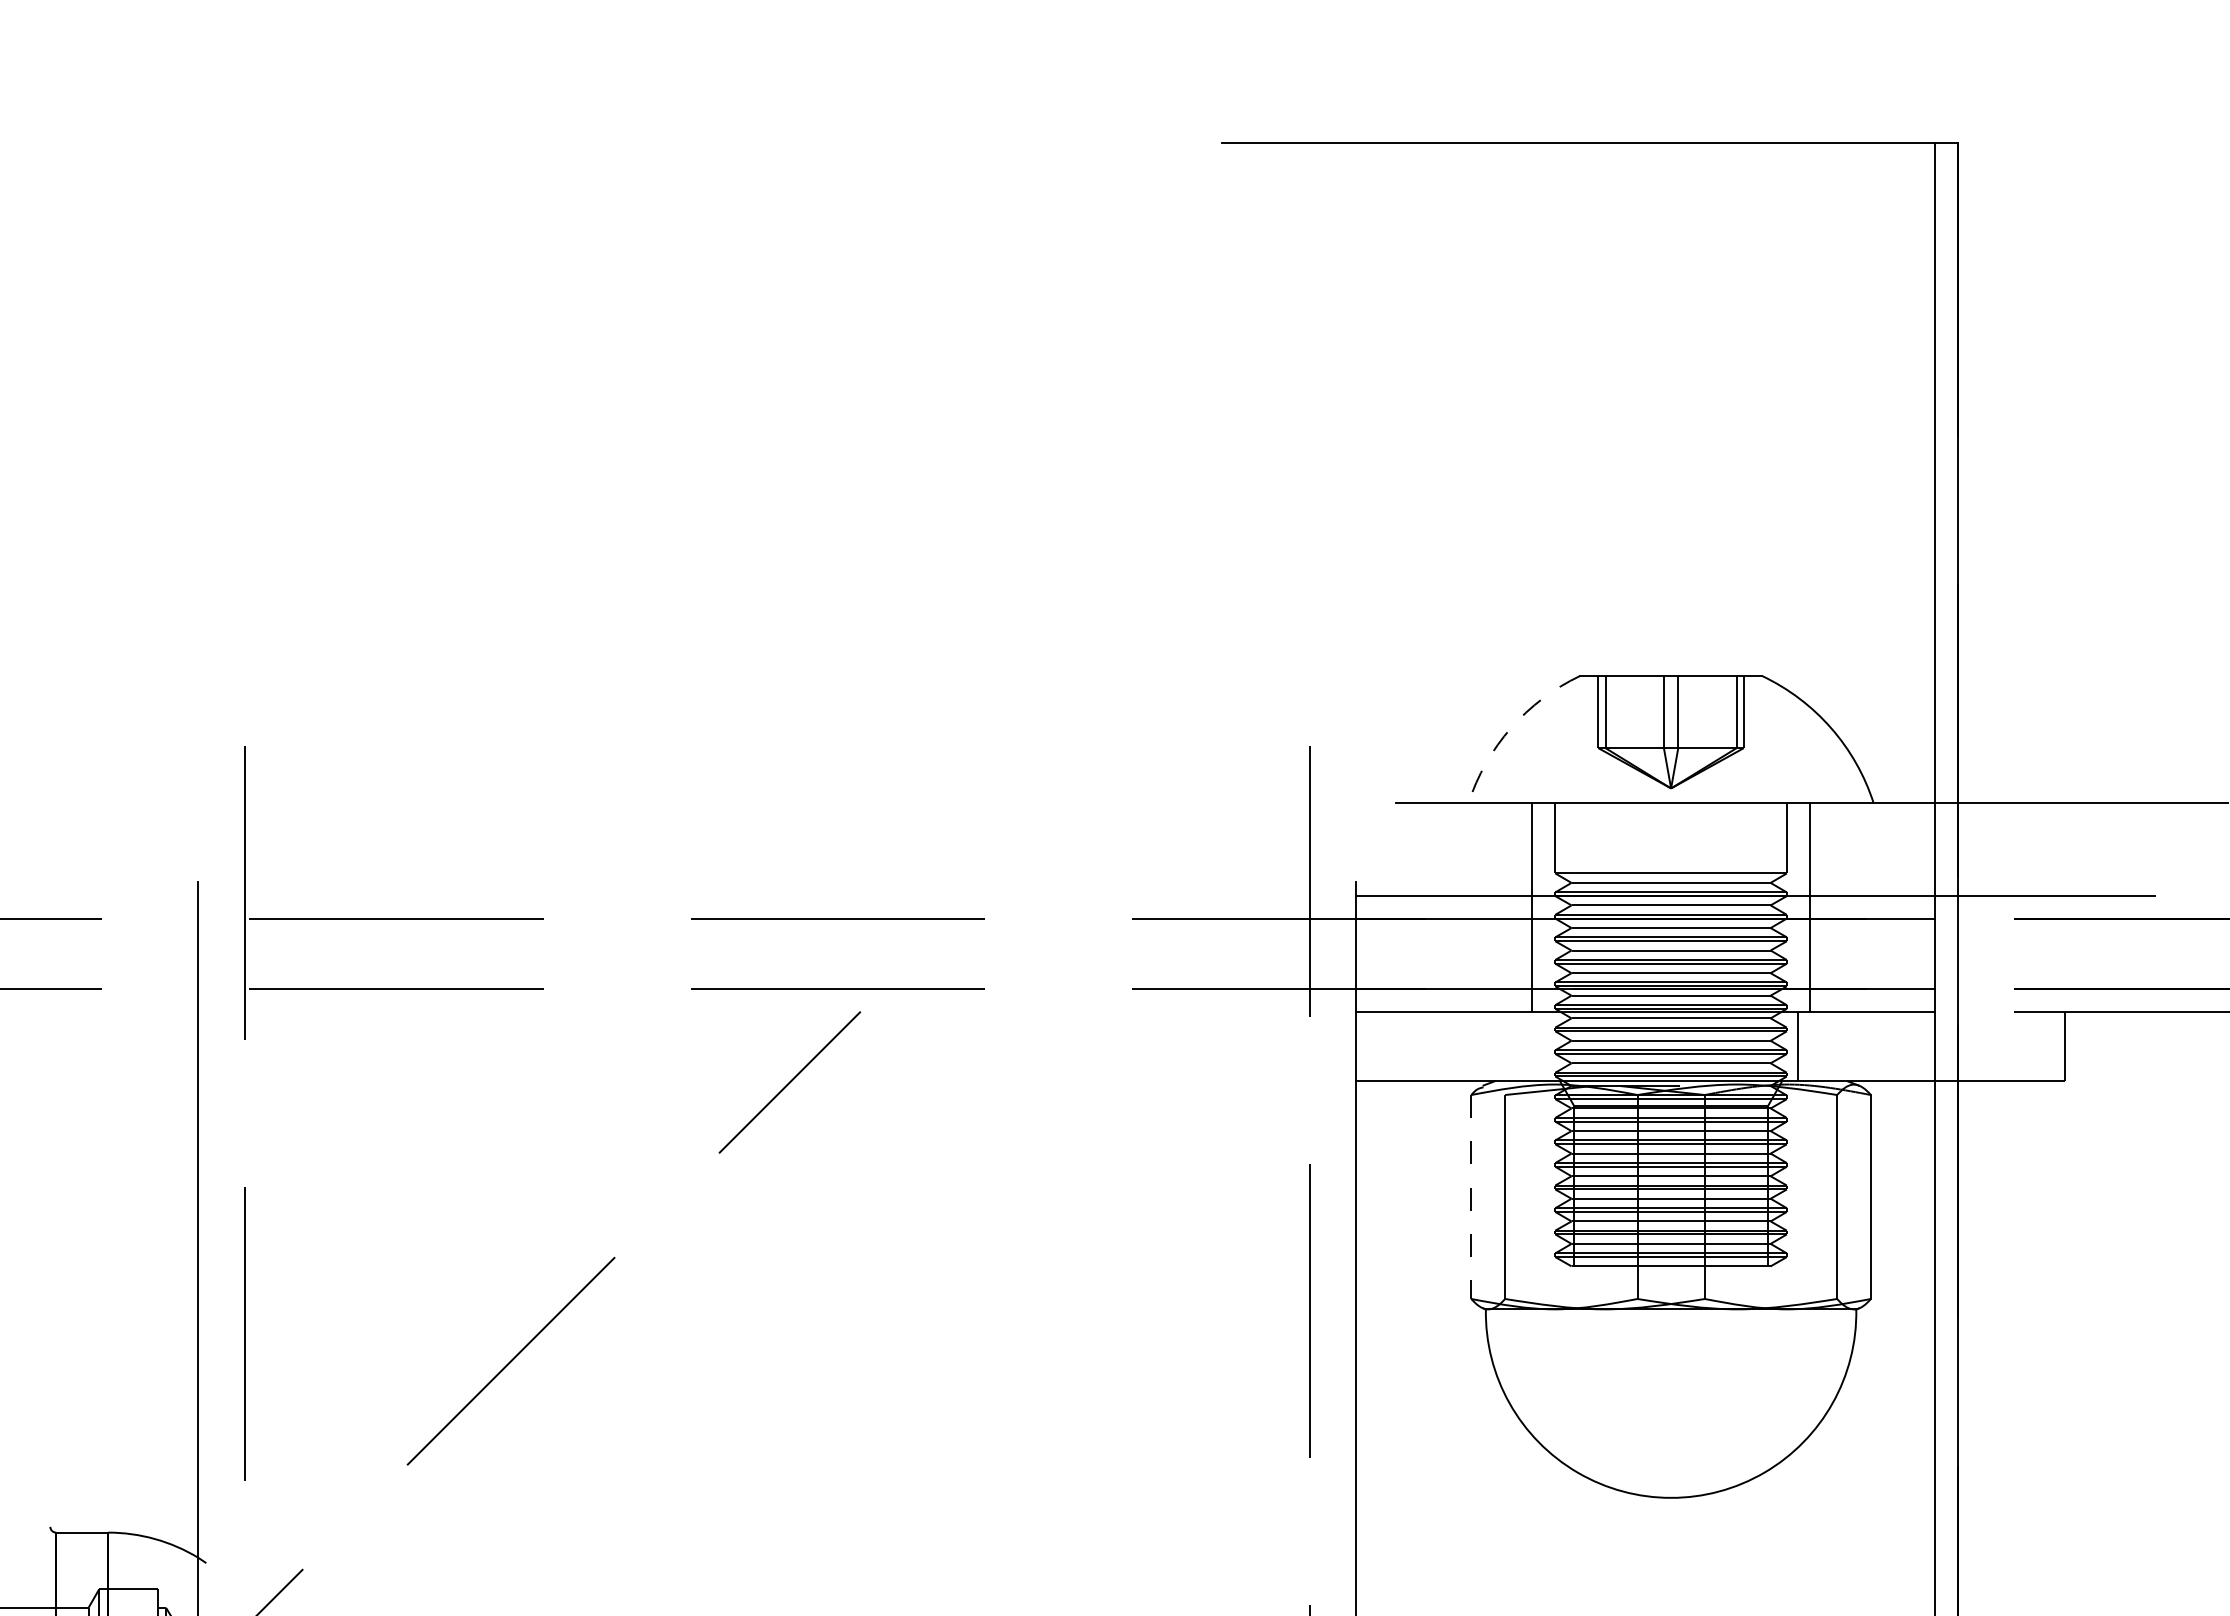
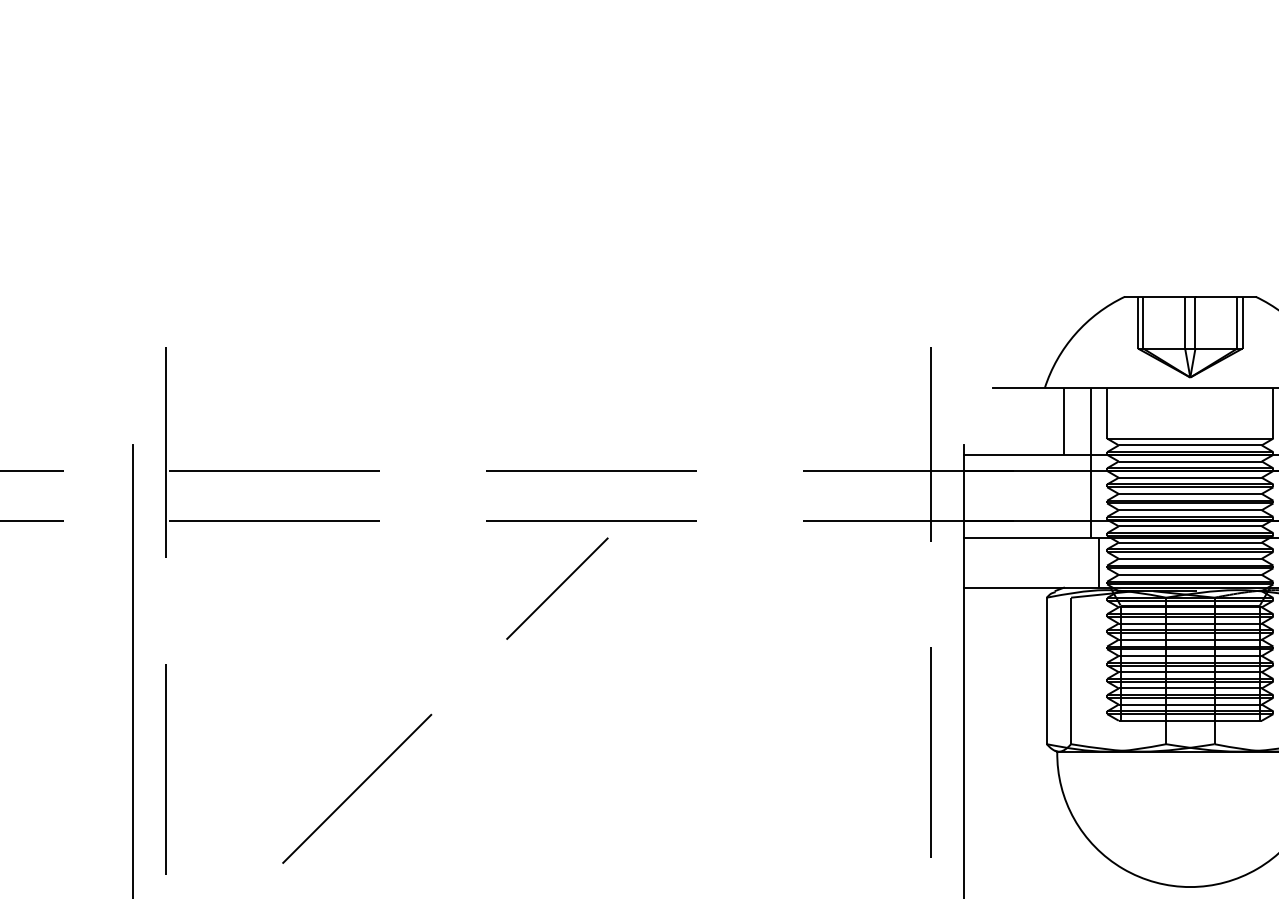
arc: (1511, 728) -> (1075, 334), dashed -> solid
line: (1495, 849) -> (1064, 421), added
line: (1543, 1046) -> (1098, 562), added
line: (1471, 1197) -> (1046, 671), dashed -> solid

